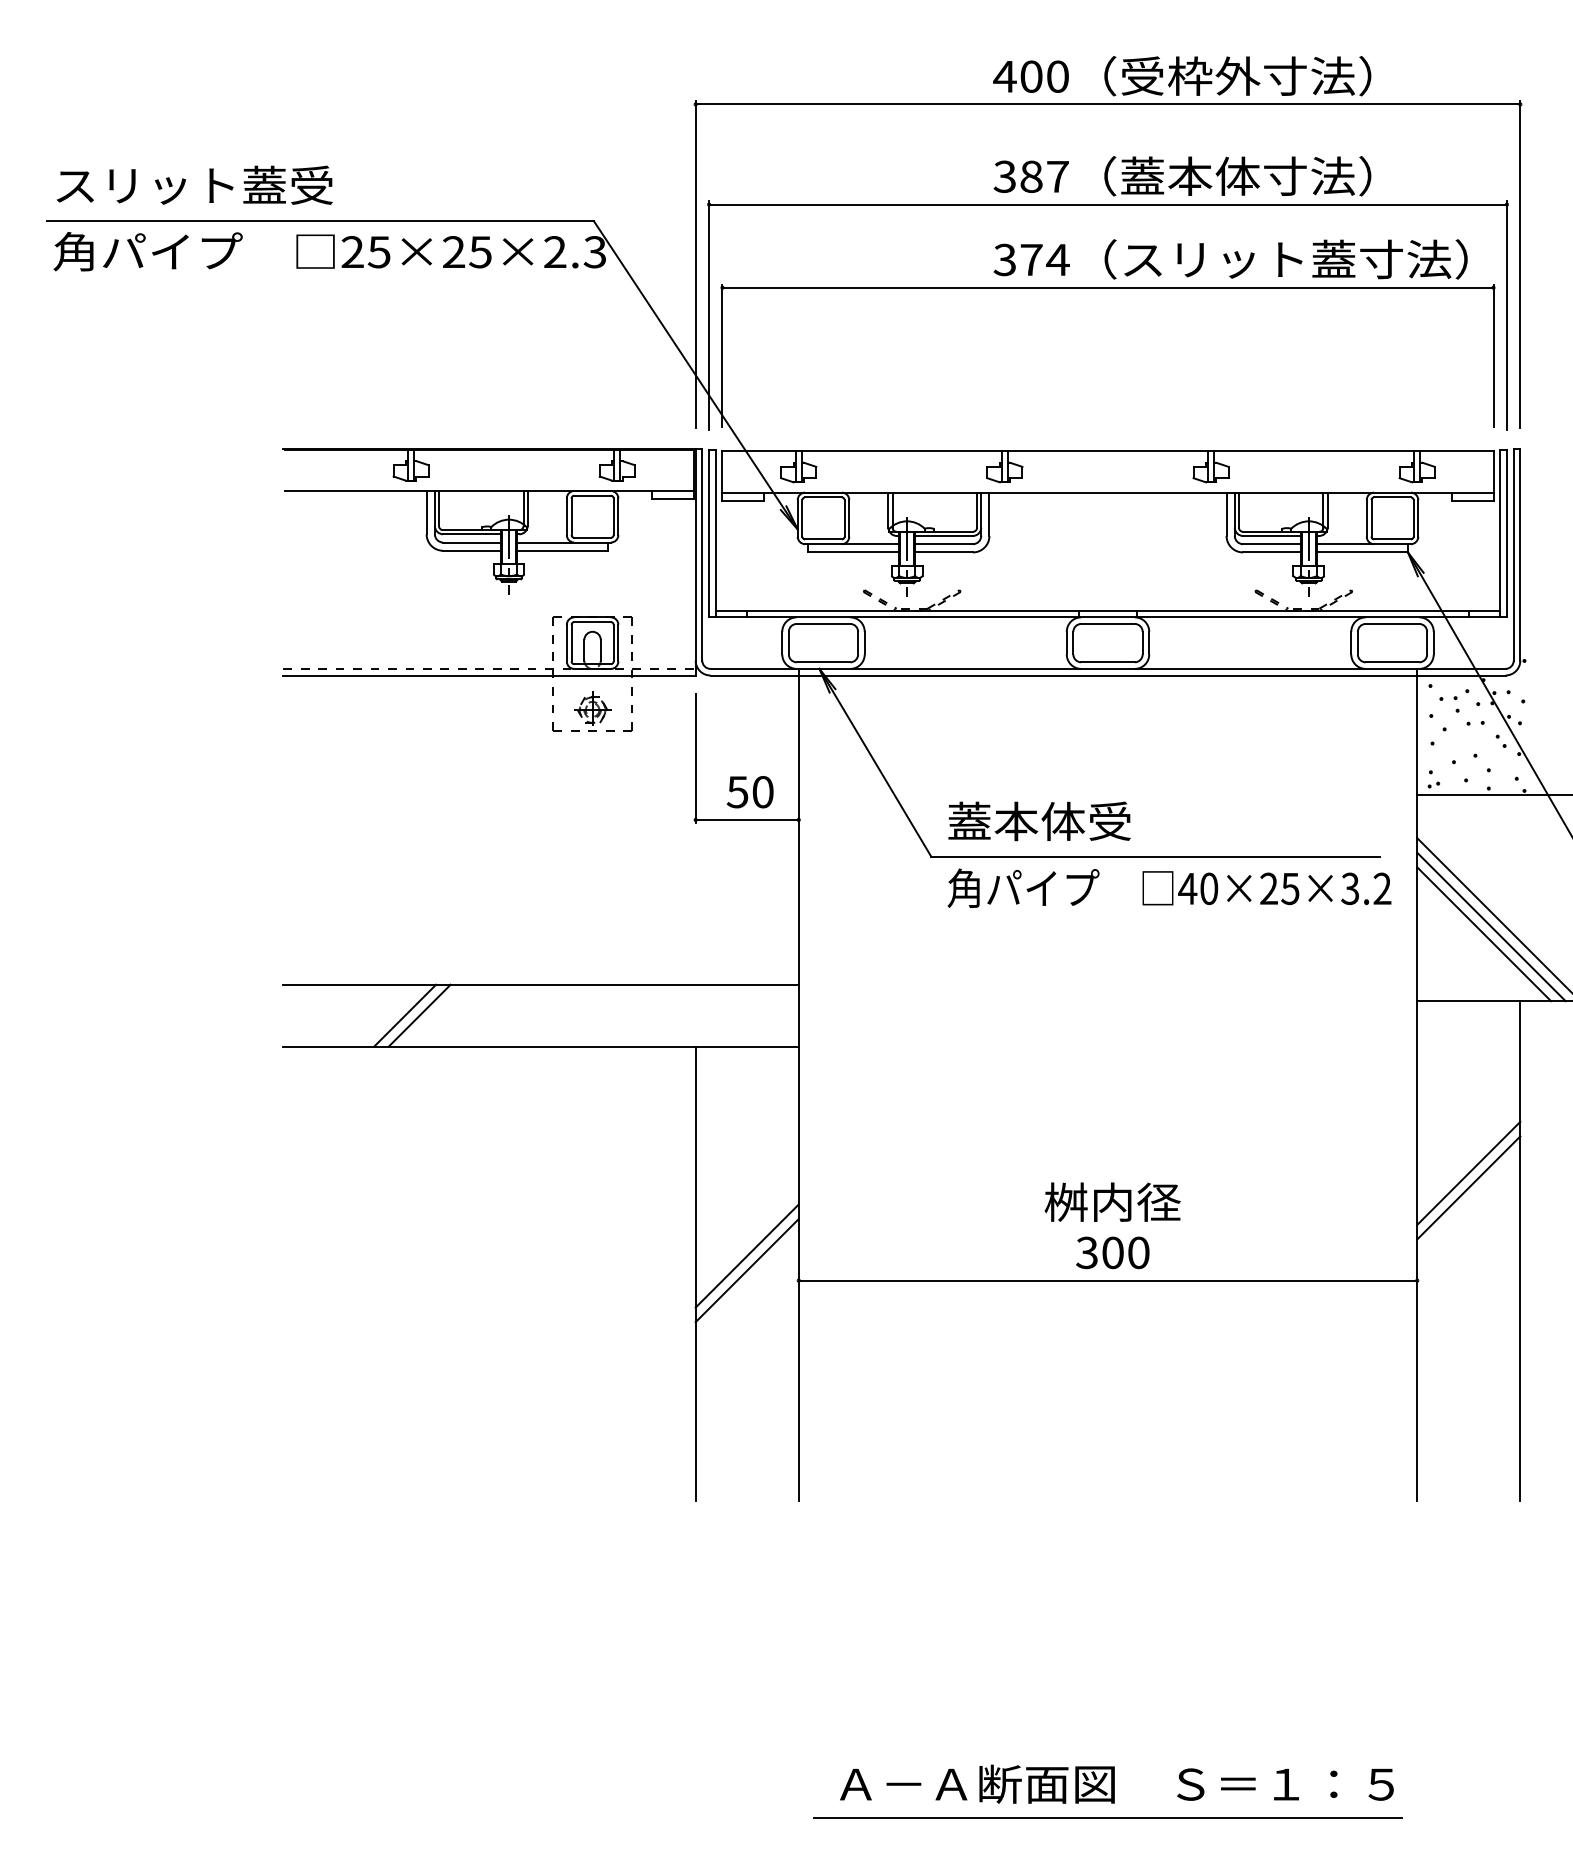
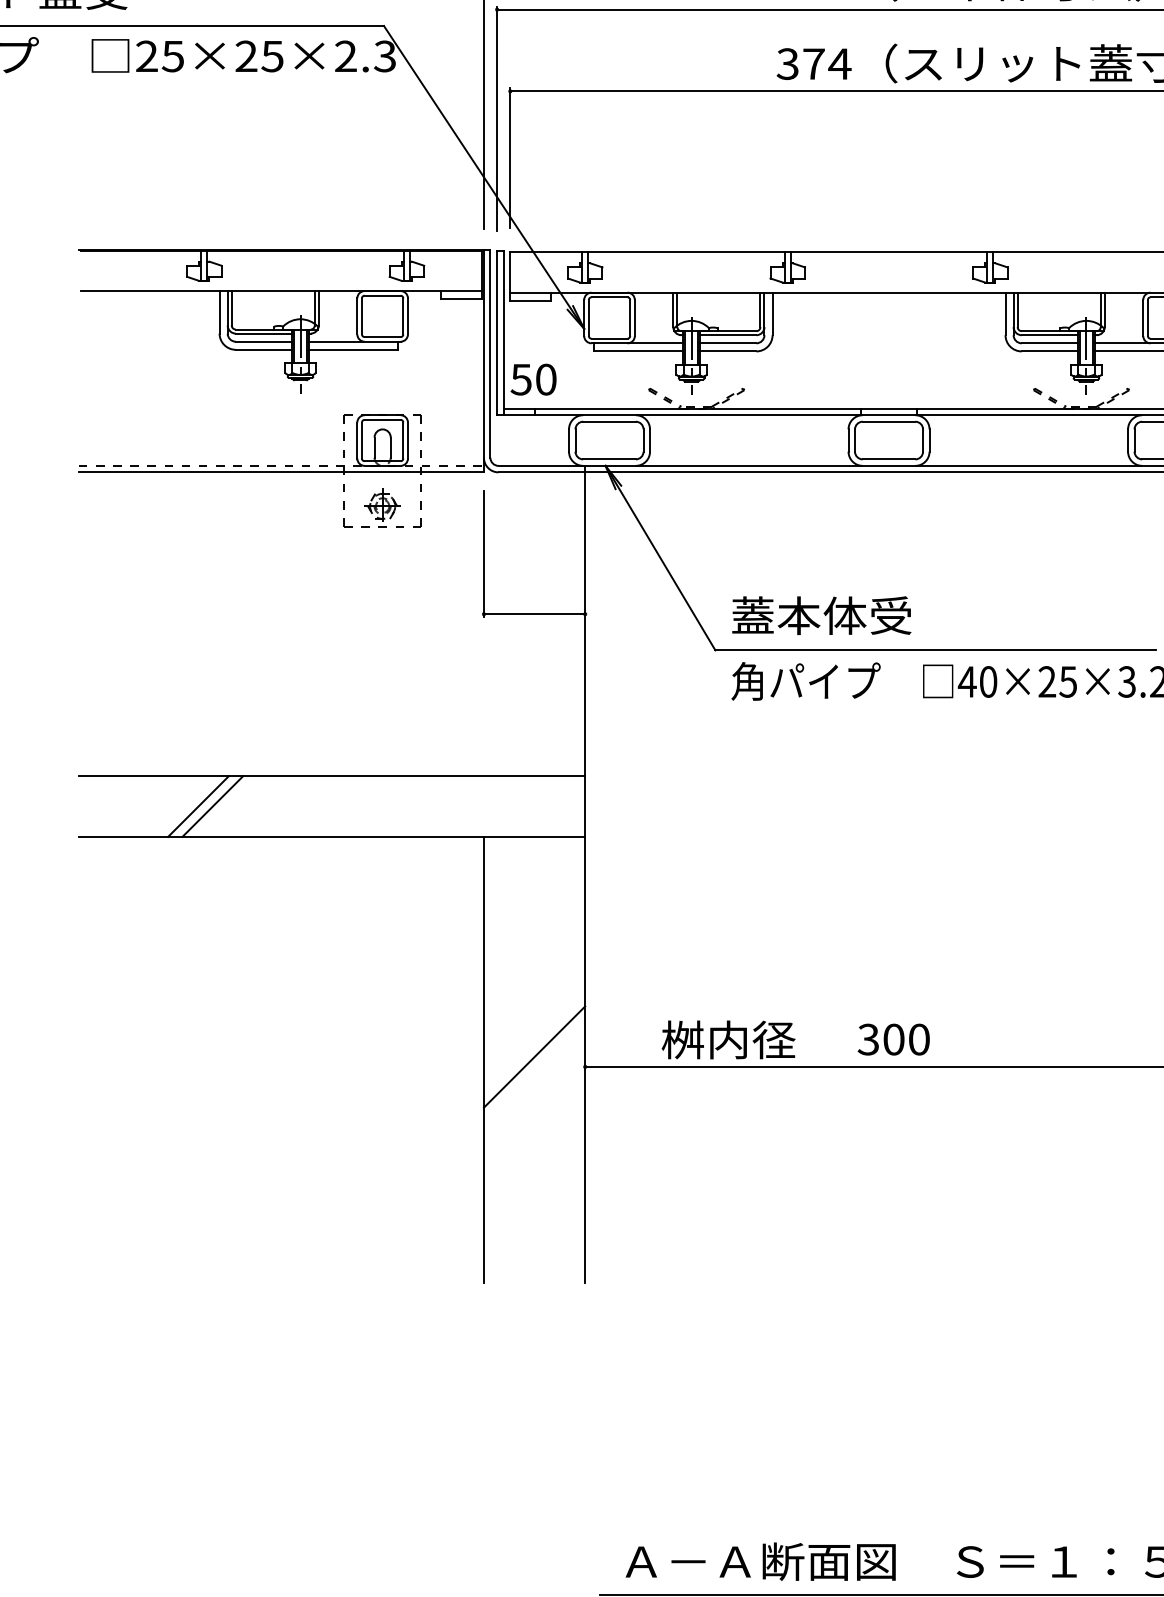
text: (749, 792) -> (532, 379), moved
text: (1112, 1201) -> (728, 1039), moved
line: (746, 1255) -> (533, 1042), removed

